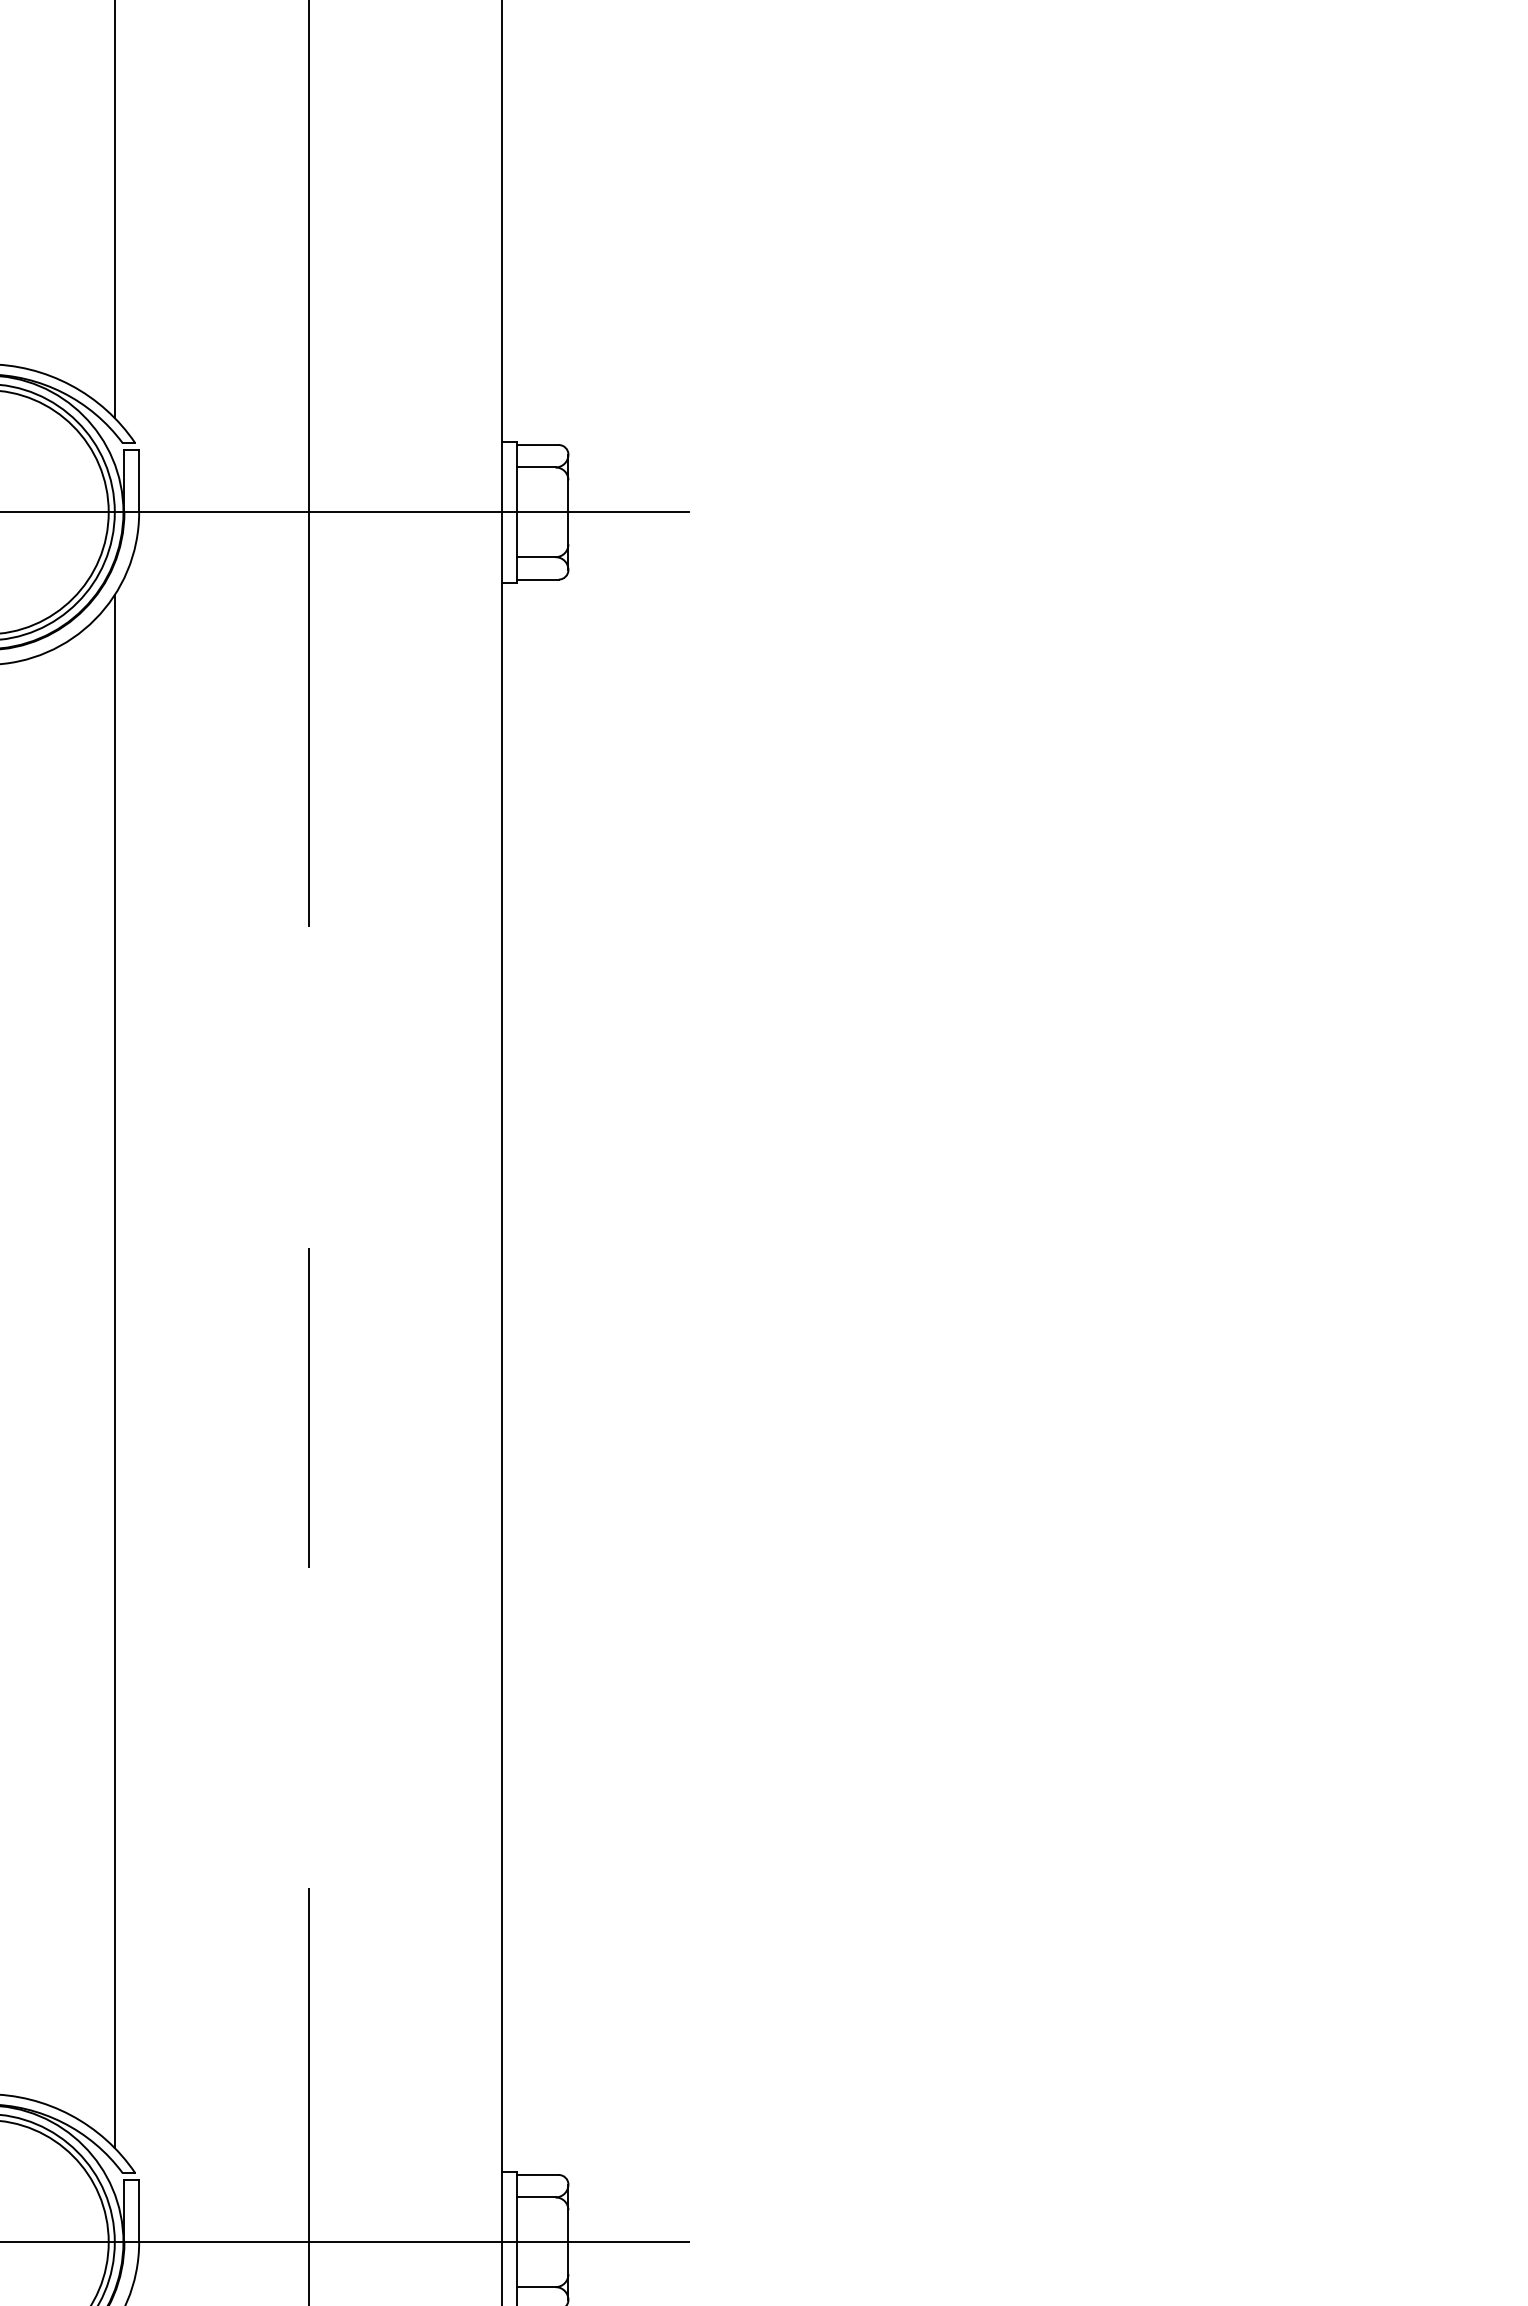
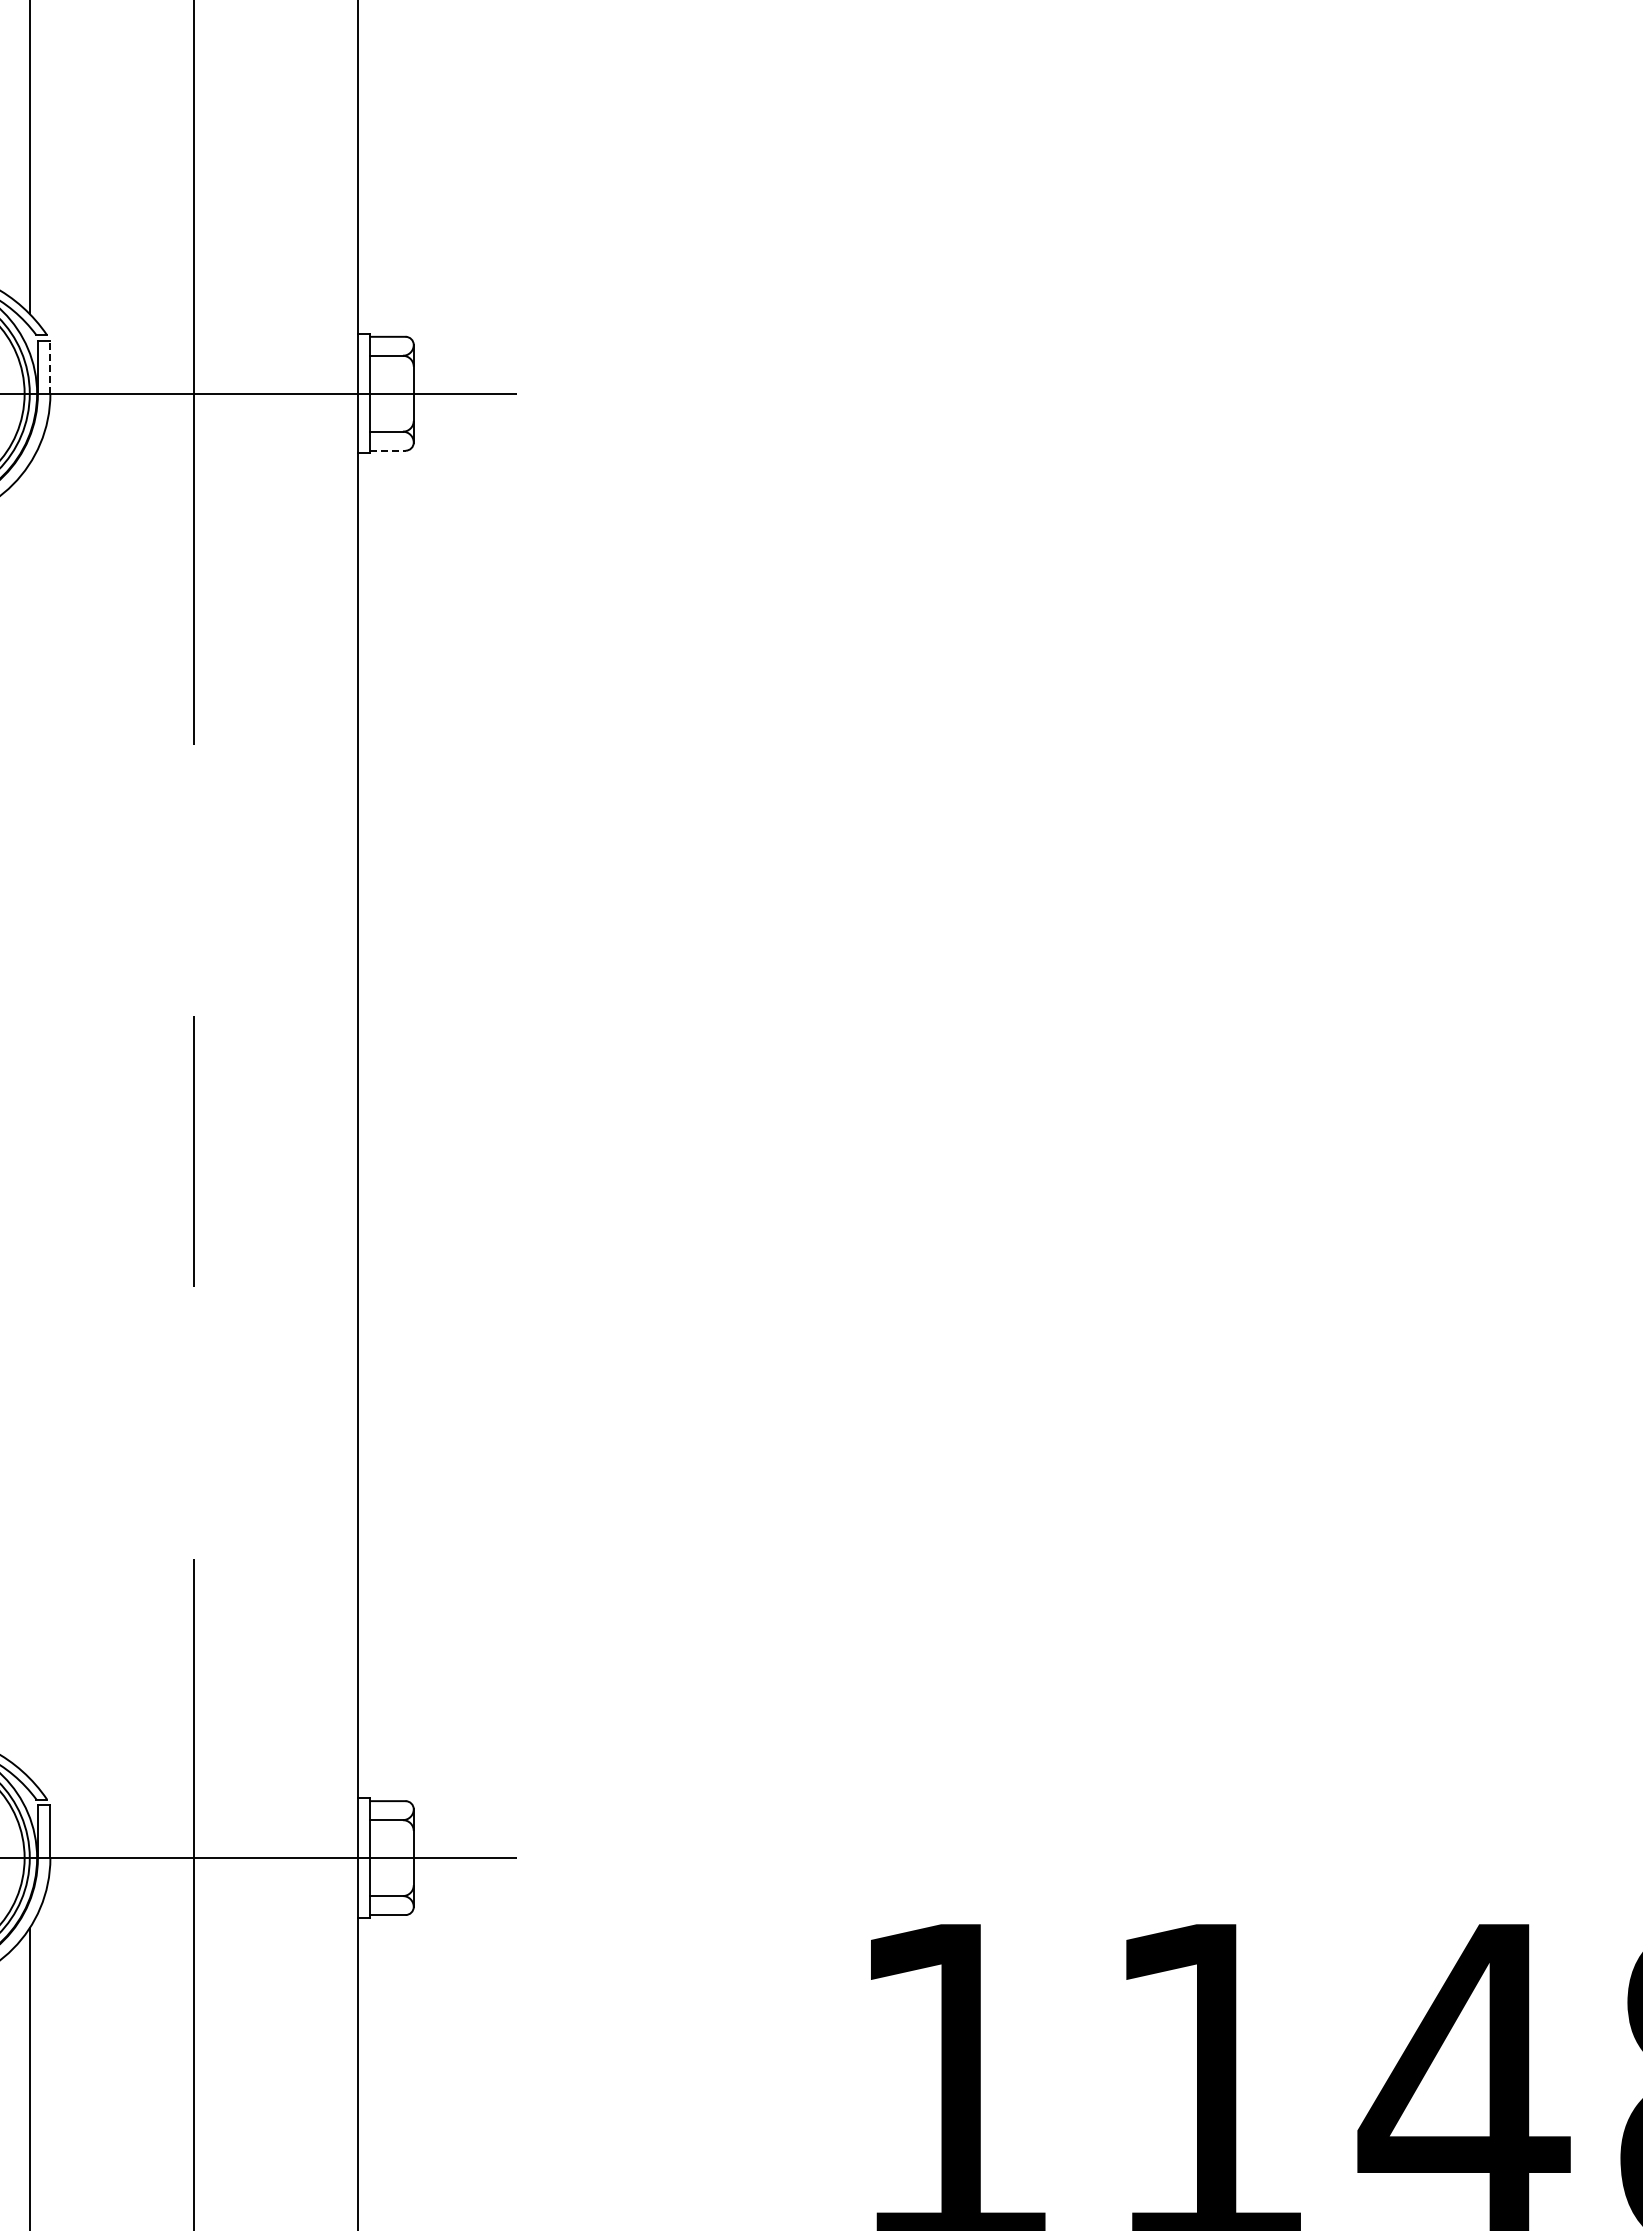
line: (139, 481) -> (50, 367), solid -> dashed
line: (538, 579) -> (388, 450), solid -> dashed
line: (114, 1370) -> (29, 1120), removed

